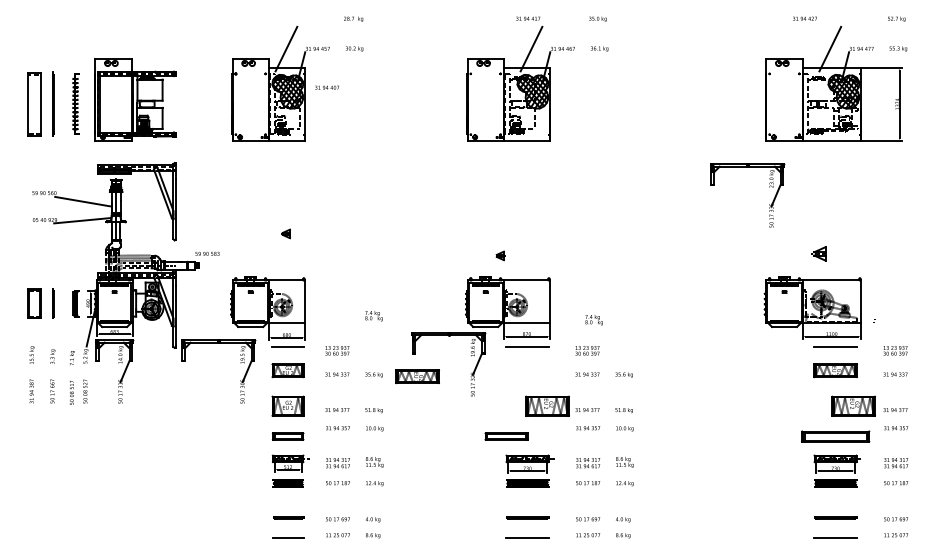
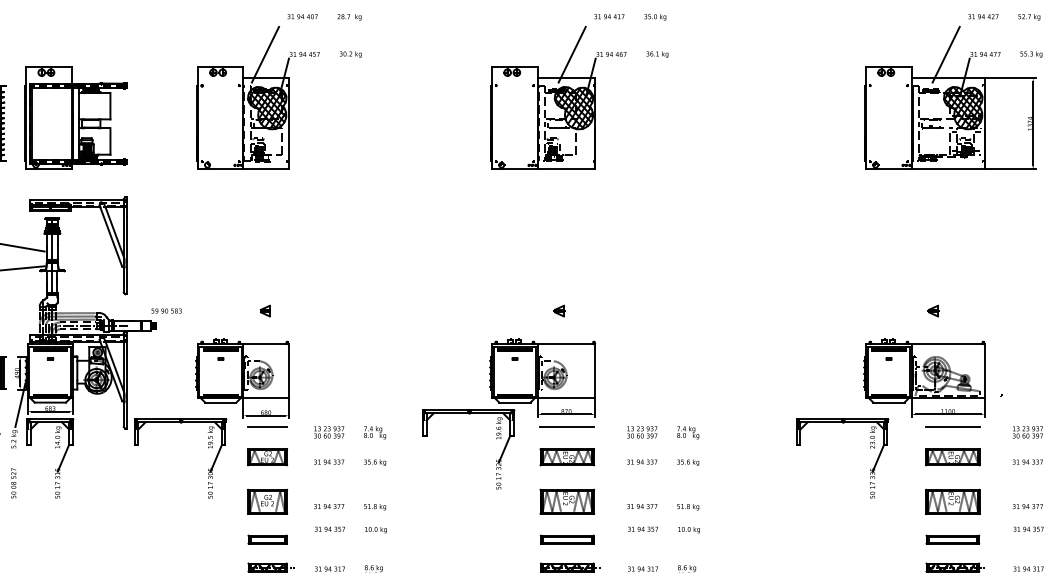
text: (528, 18) -> (609, 16), moved
text: (804, 18) -> (982, 16), moved
text: (326, 87) -> (301, 16), moved
part: (769, 187) -> (870, 448), moved
part: (285, 233) -> (264, 310), moved
part: (820, 253) -> (933, 310), size x0.62
part: (500, 255) -> (559, 310), moved
text: (373, 316) -> (374, 433), moved
text: (593, 320) -> (687, 433), moved
part: (417, 376) -> (567, 457), moved
part: (547, 405) -> (567, 500), moved
part: (853, 405) -> (952, 500), moved
part: (506, 436) -> (567, 539), moved
part: (835, 436) -> (952, 539), size x0.62

